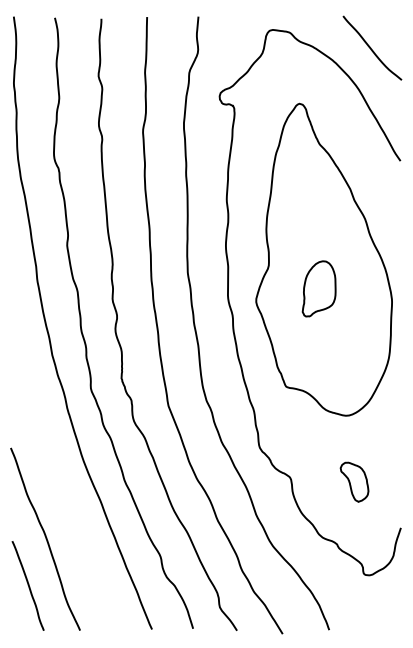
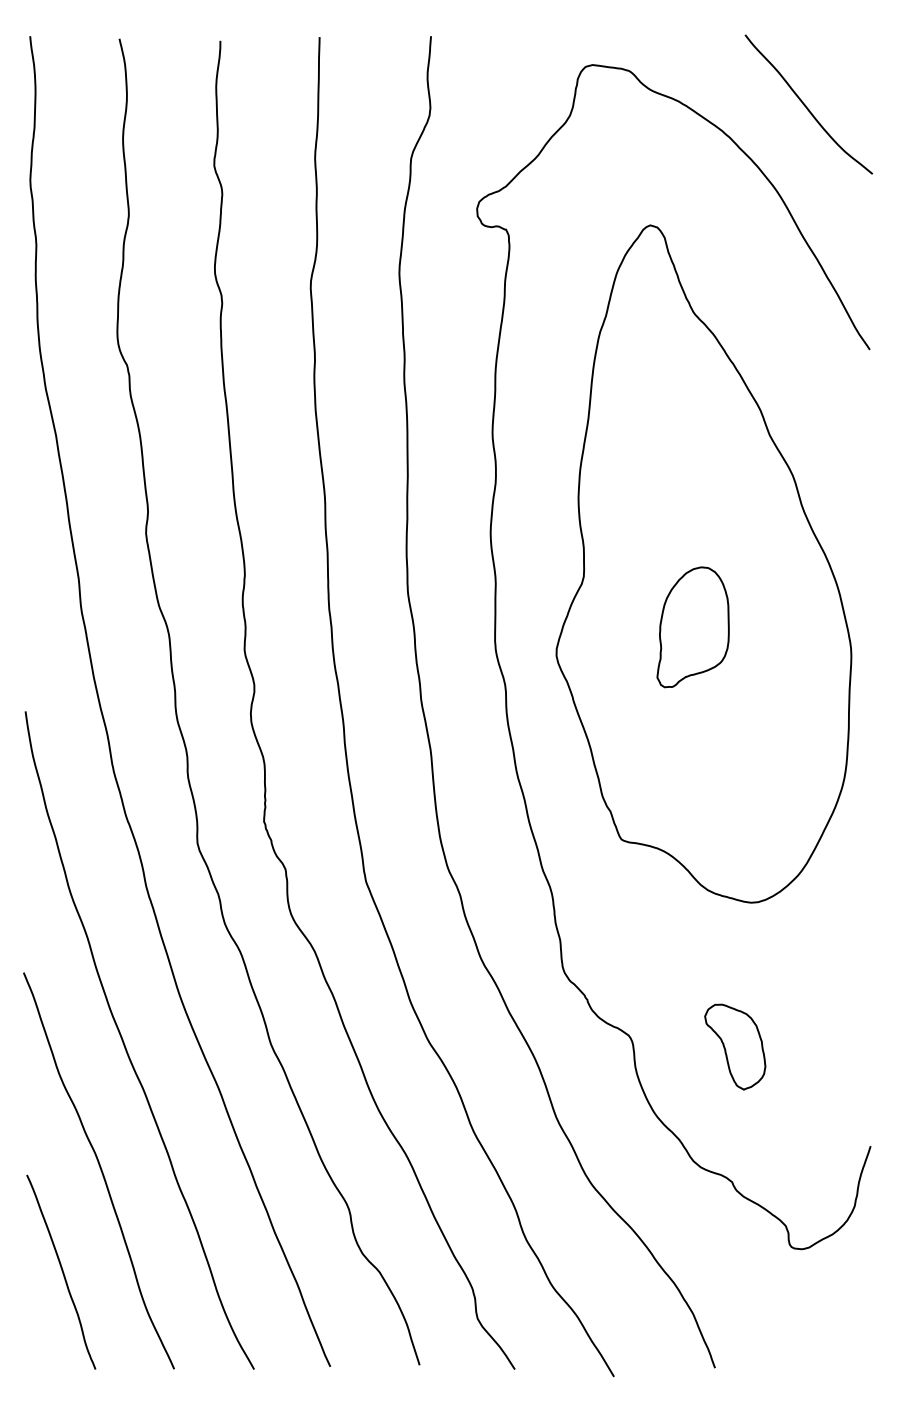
curve: (58, 481) -> (127, 1045), added
part: (354, 481) -> (735, 1045), moved

